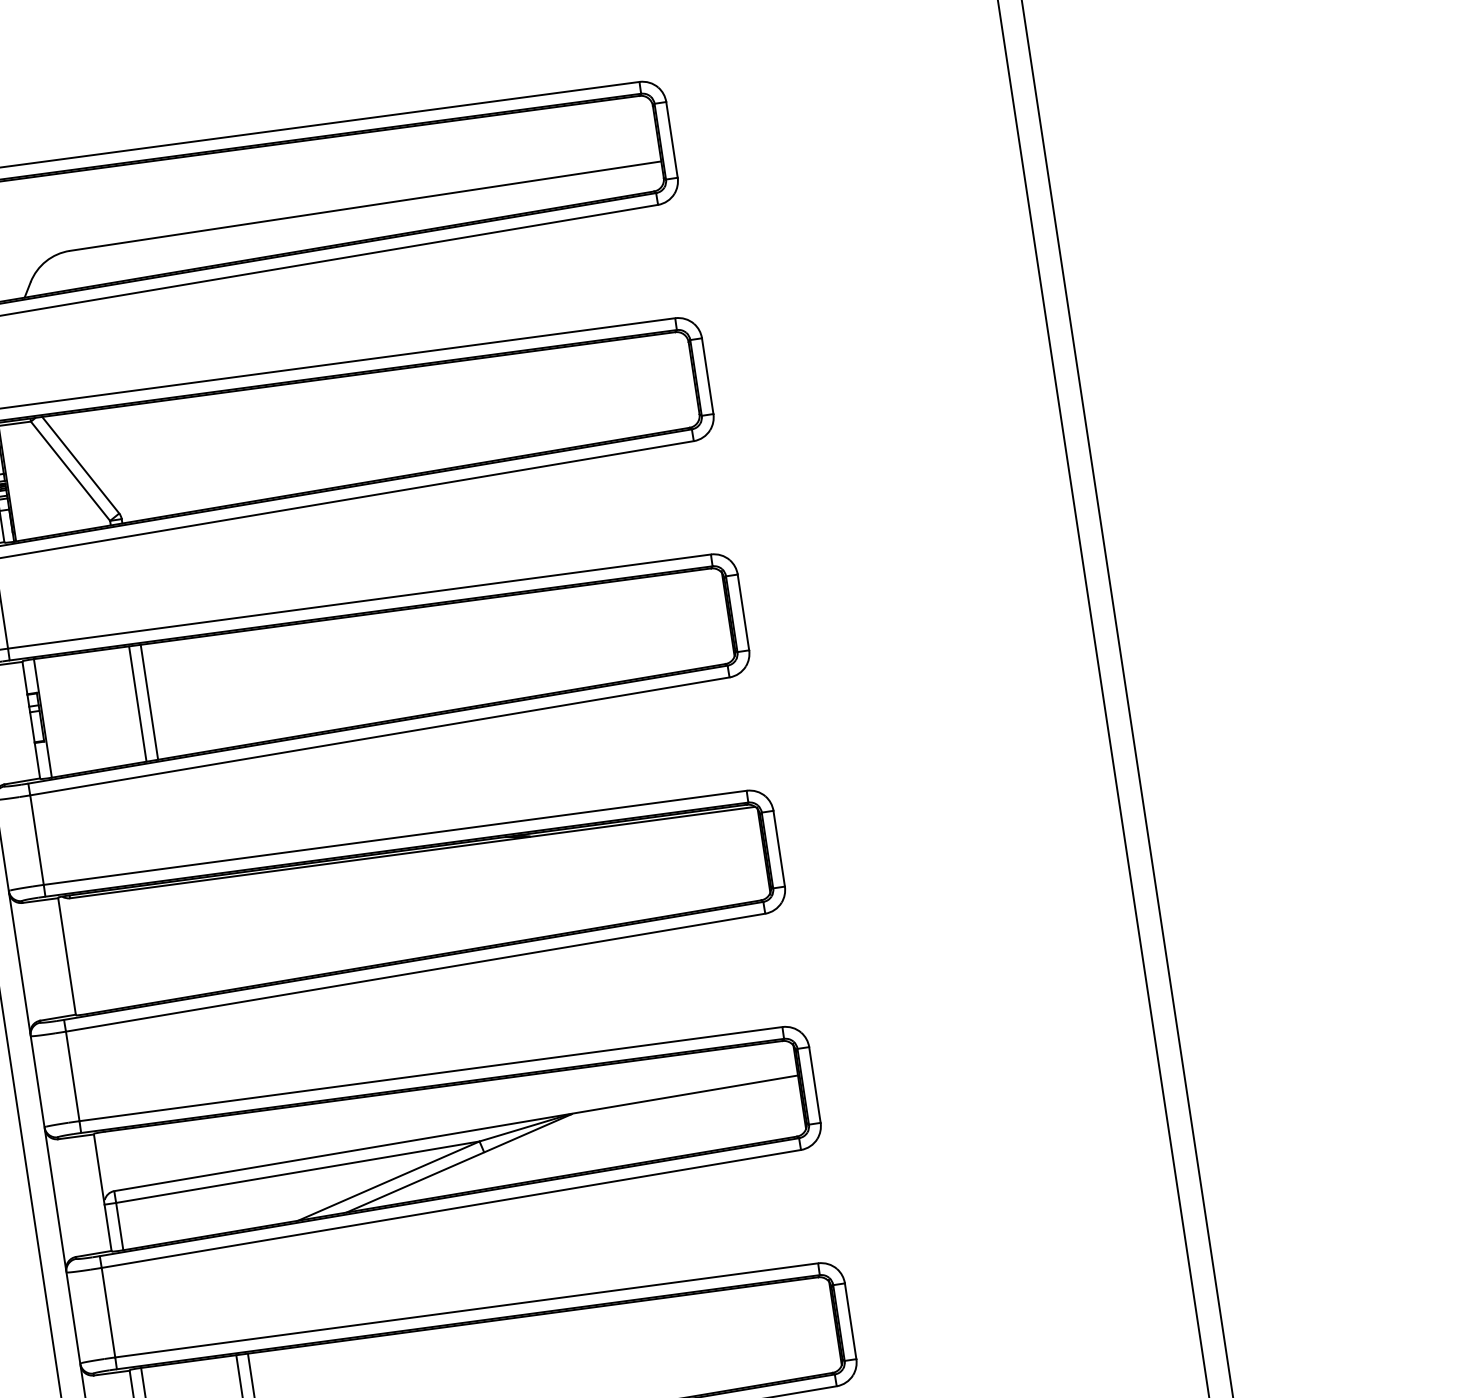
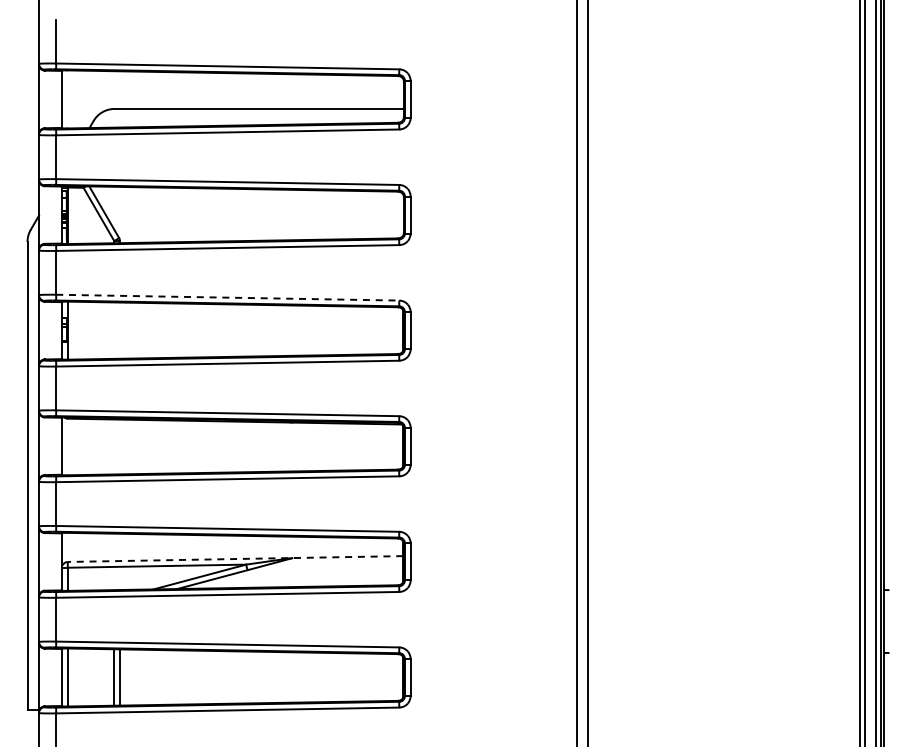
line: (358, 601) -> (227, 297), solid -> dashed
line: (148, 702) -> (119, 330), removed
line: (138, 703) -> (114, 330), removed
line: (456, 1134) -> (235, 559), solid -> dashed

